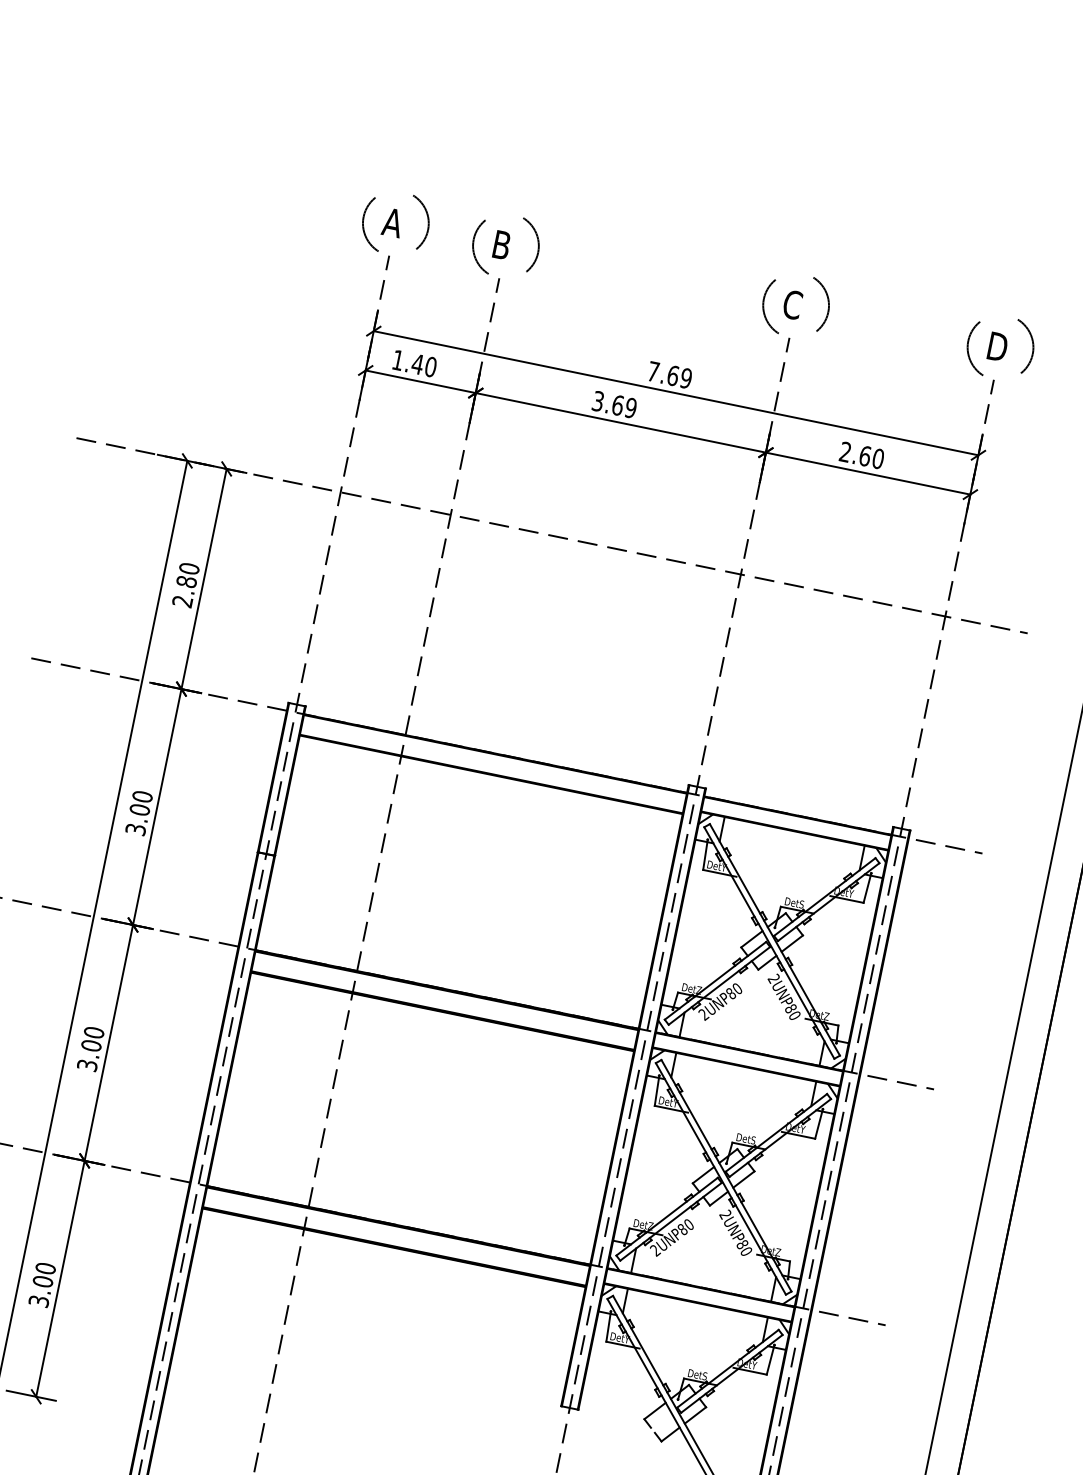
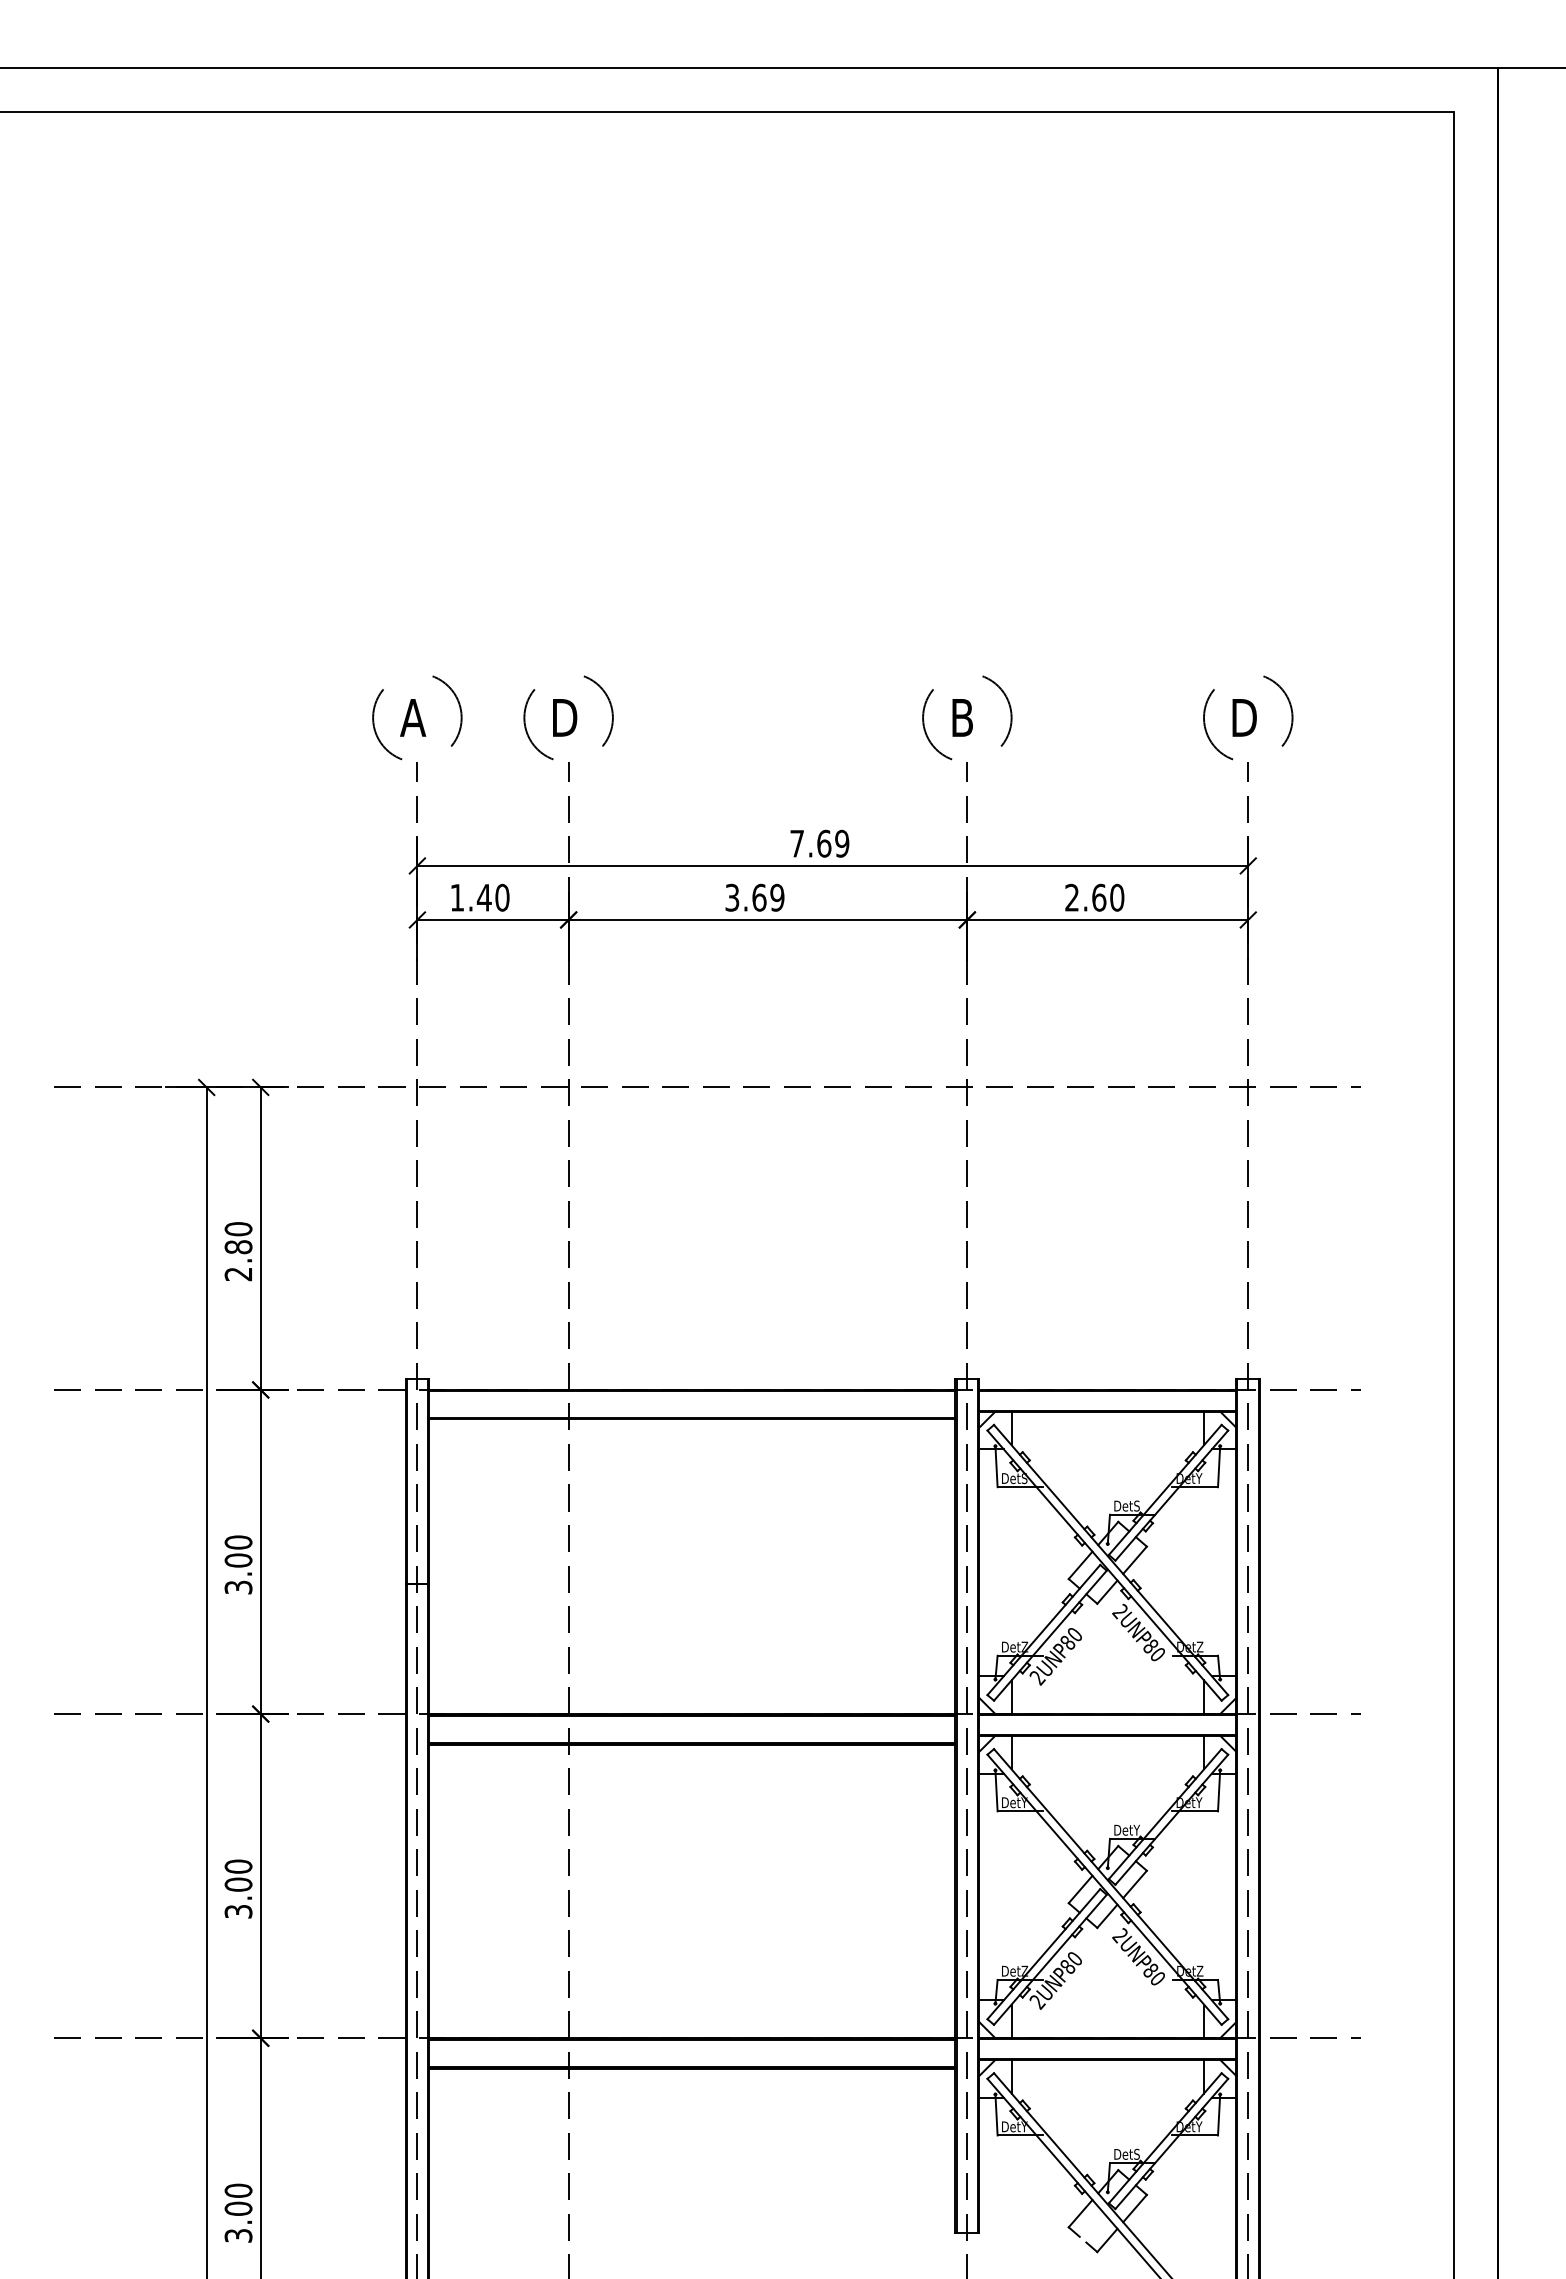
text: (505, 245) -> (567, 717), B -> D
text: (792, 304) -> (962, 717), C -> B
text: (724, 867) -> (1024, 1478), DetY -> DetS
text: (753, 1139) -> (1136, 1829), DetS -> DetY

